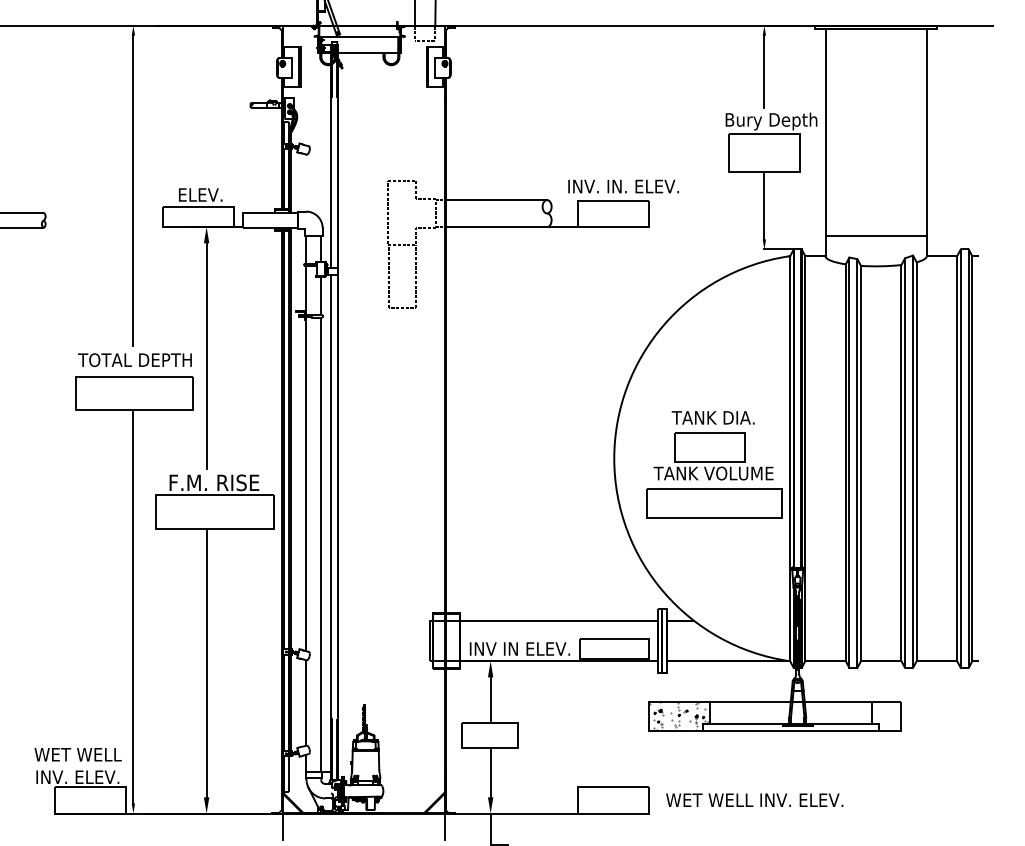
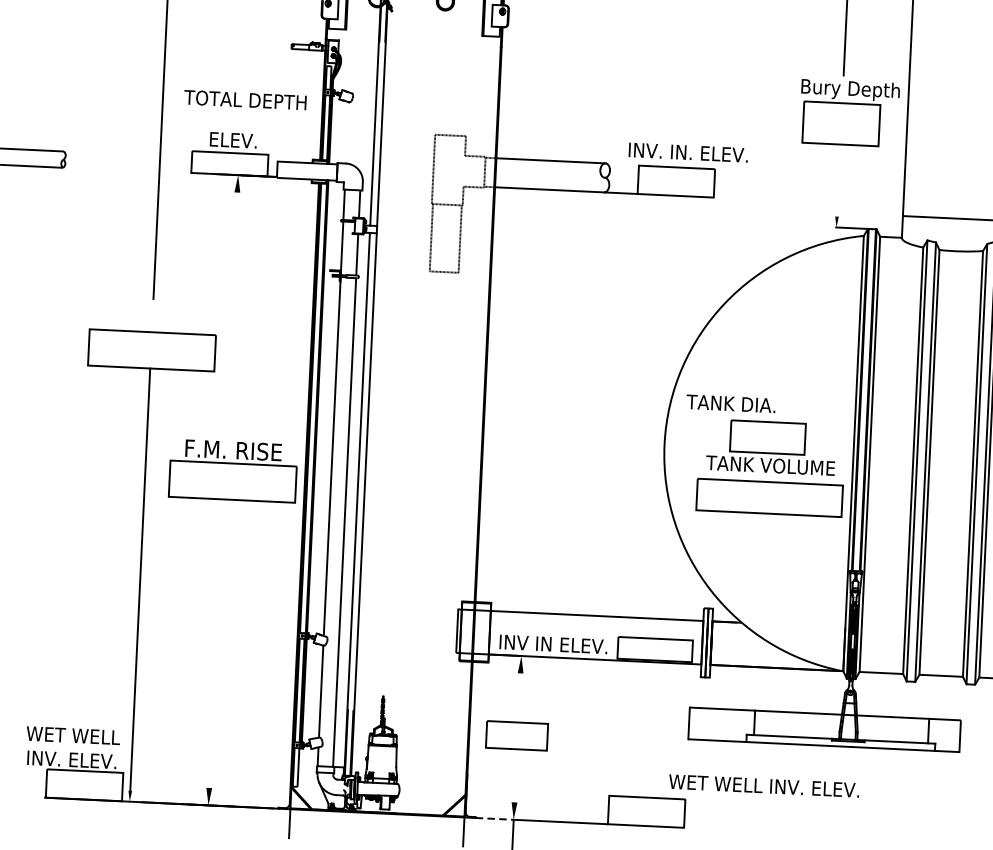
line: (764, 205) -> (838, 180), removed
line: (206, 356) -> (231, 314), removed
text: (134, 360) -> (244, 100), moved
text: (712, 417) -> (730, 403), moved
line: (206, 662) -> (216, 643), removed
line: (490, 700) -> (519, 698), removed
hatch: (679, 716) -> (721, 725), removed
line: (490, 772) -> (515, 775), removed
text: (754, 799) -> (764, 785), moved
line: (473, 813) -> (495, 818), solid -> dashed

